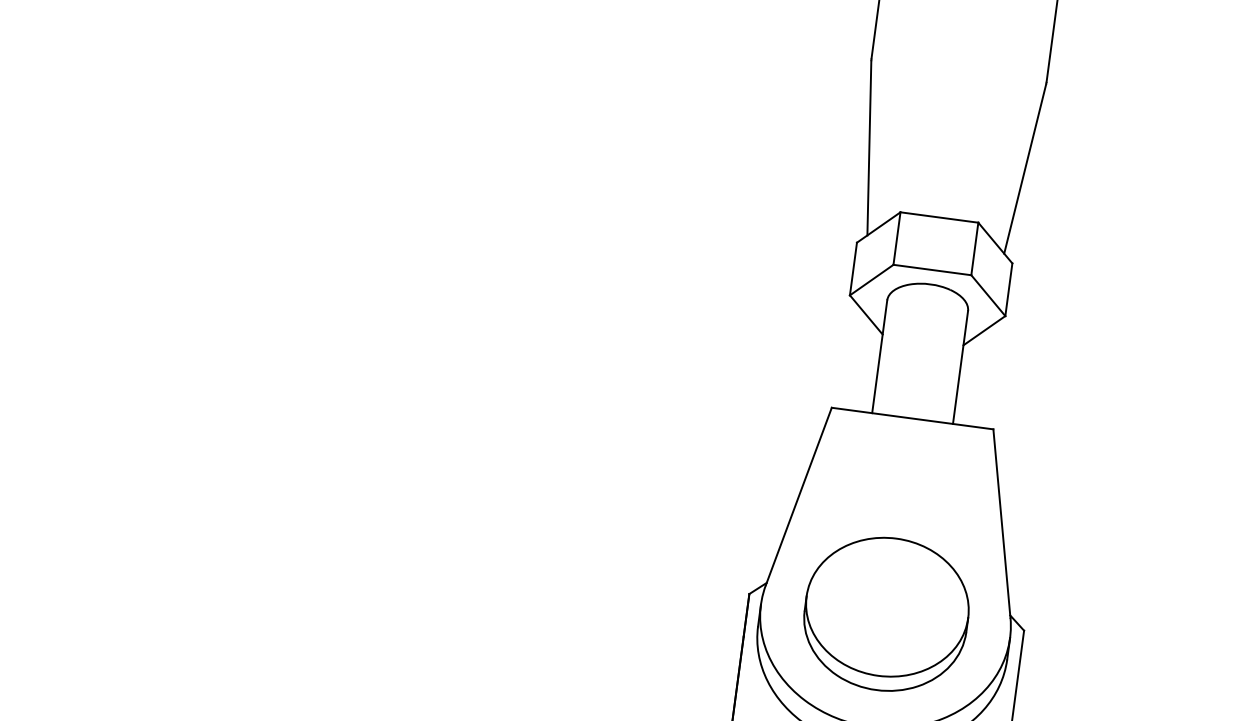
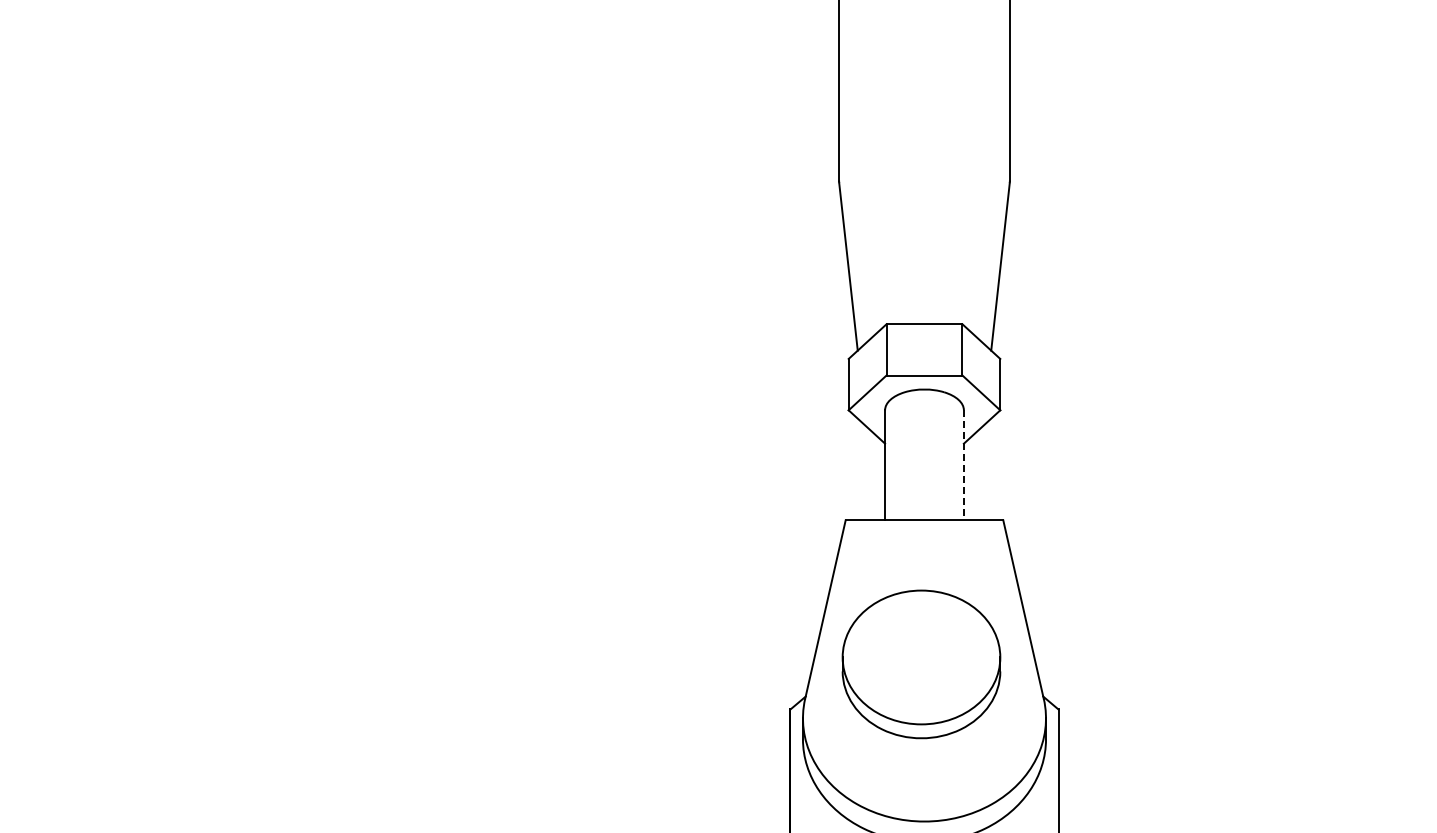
line: (960, 367) -> (963, 465), solid -> dashed
part: (886, 614) -> (921, 664), moved

